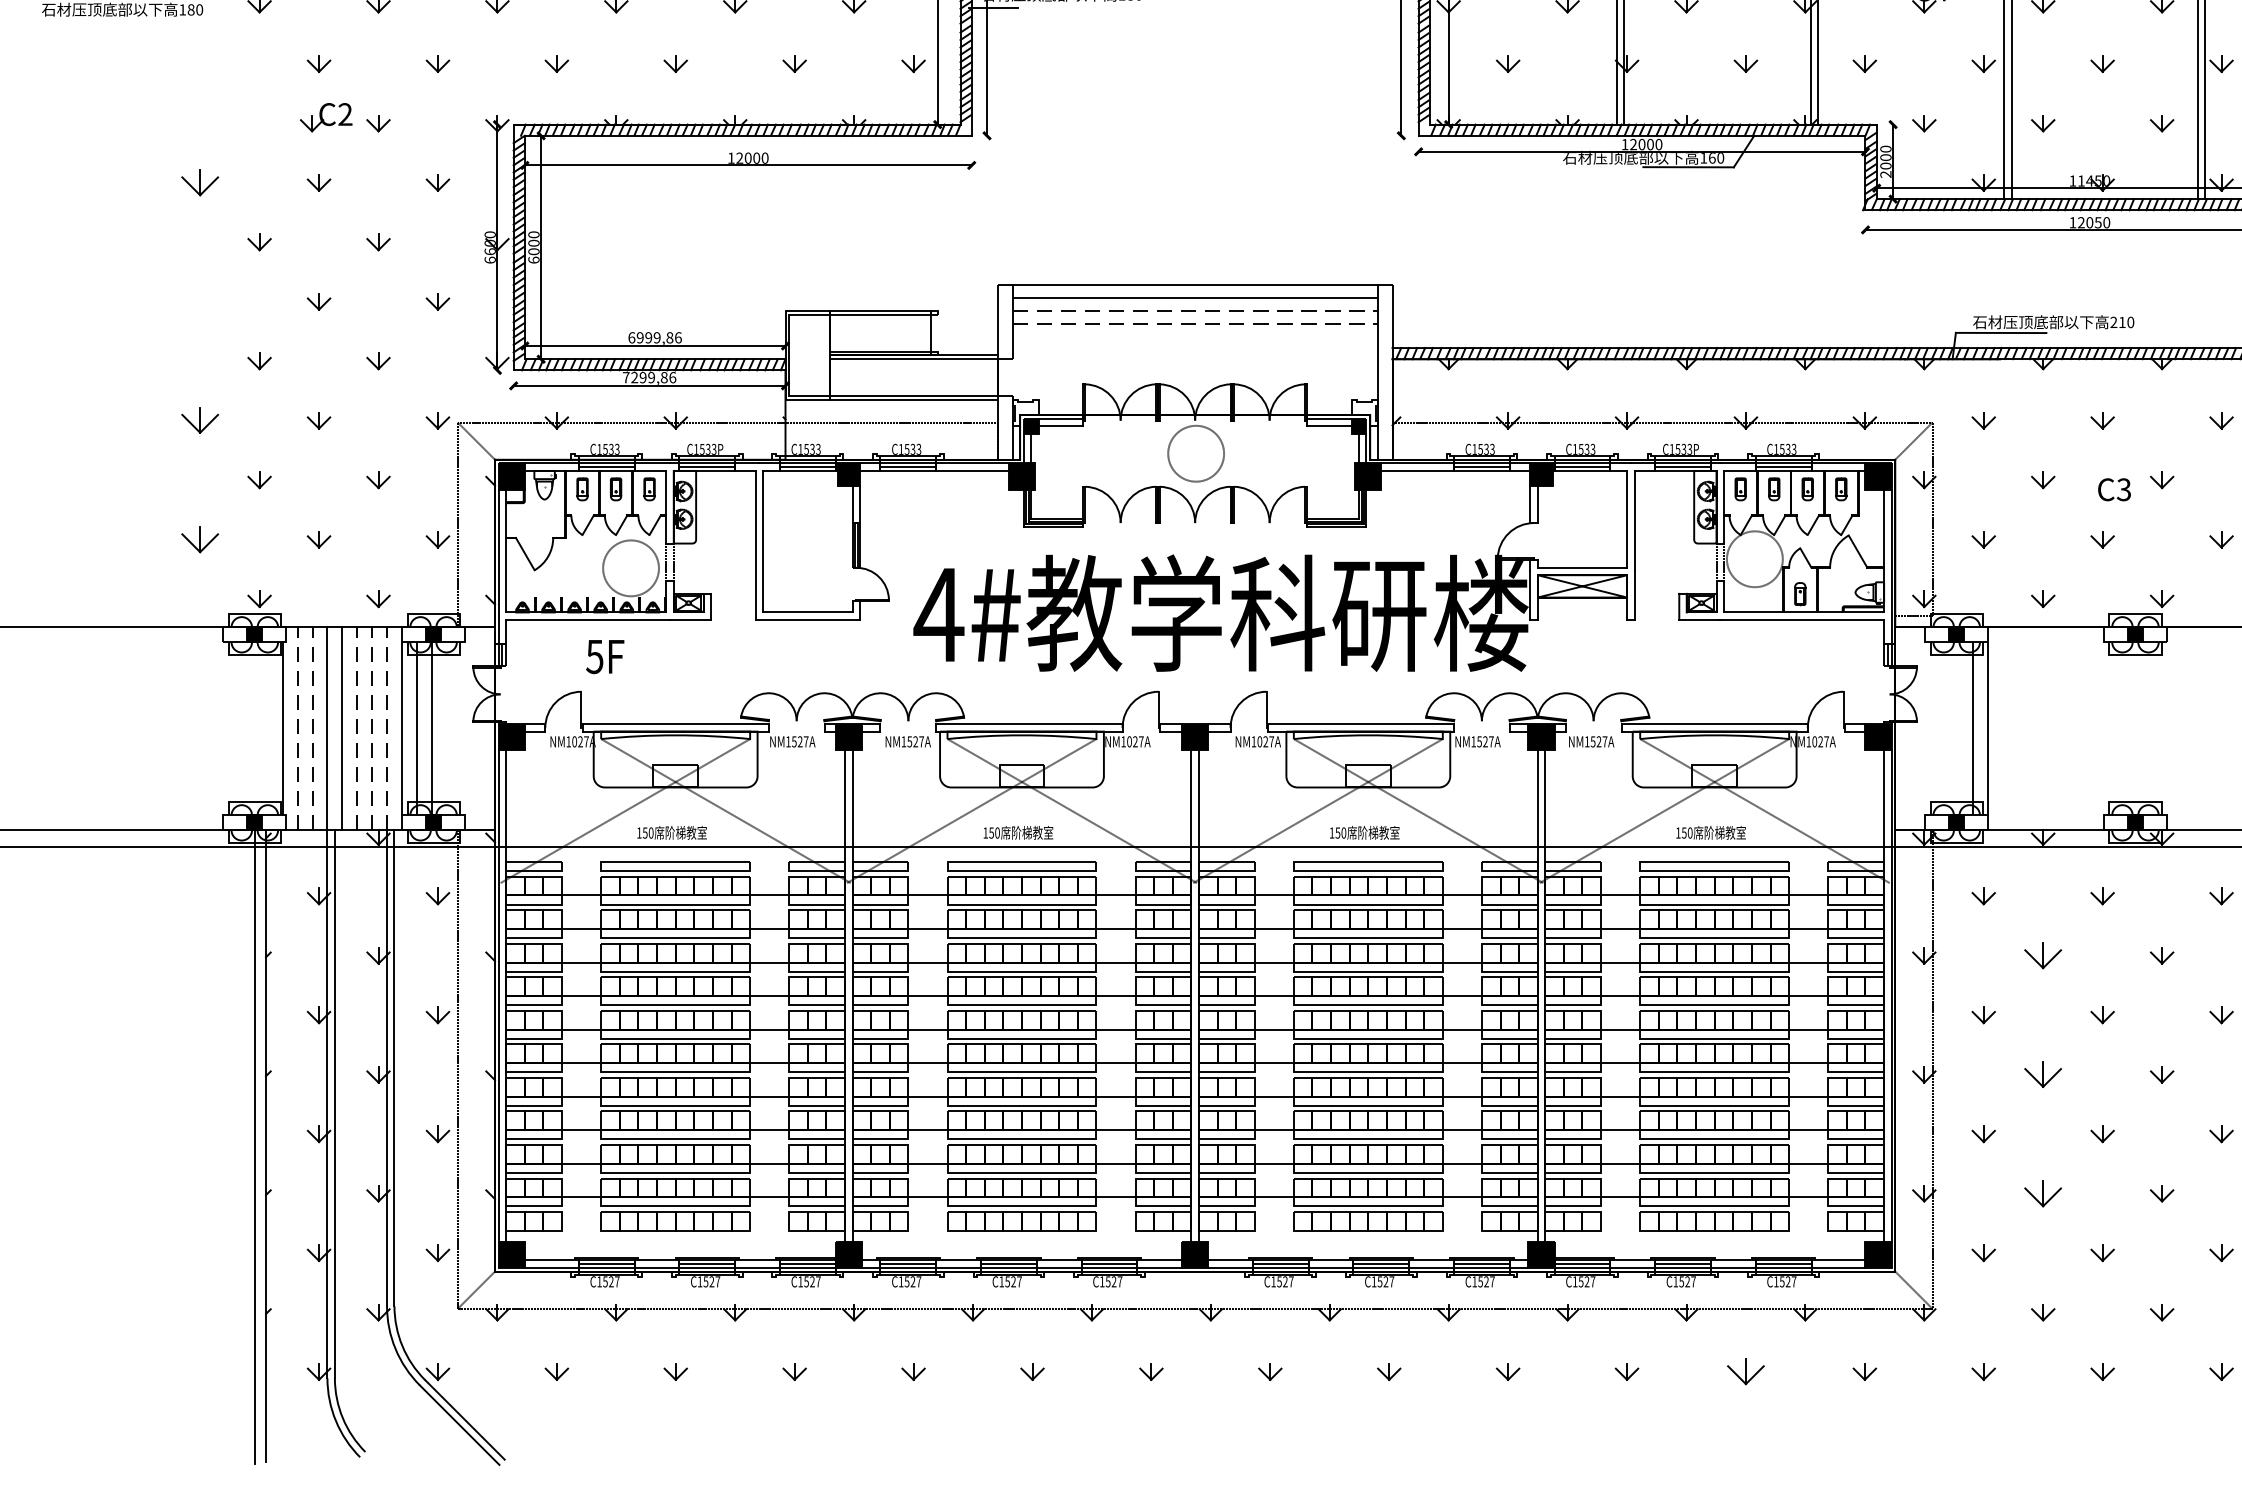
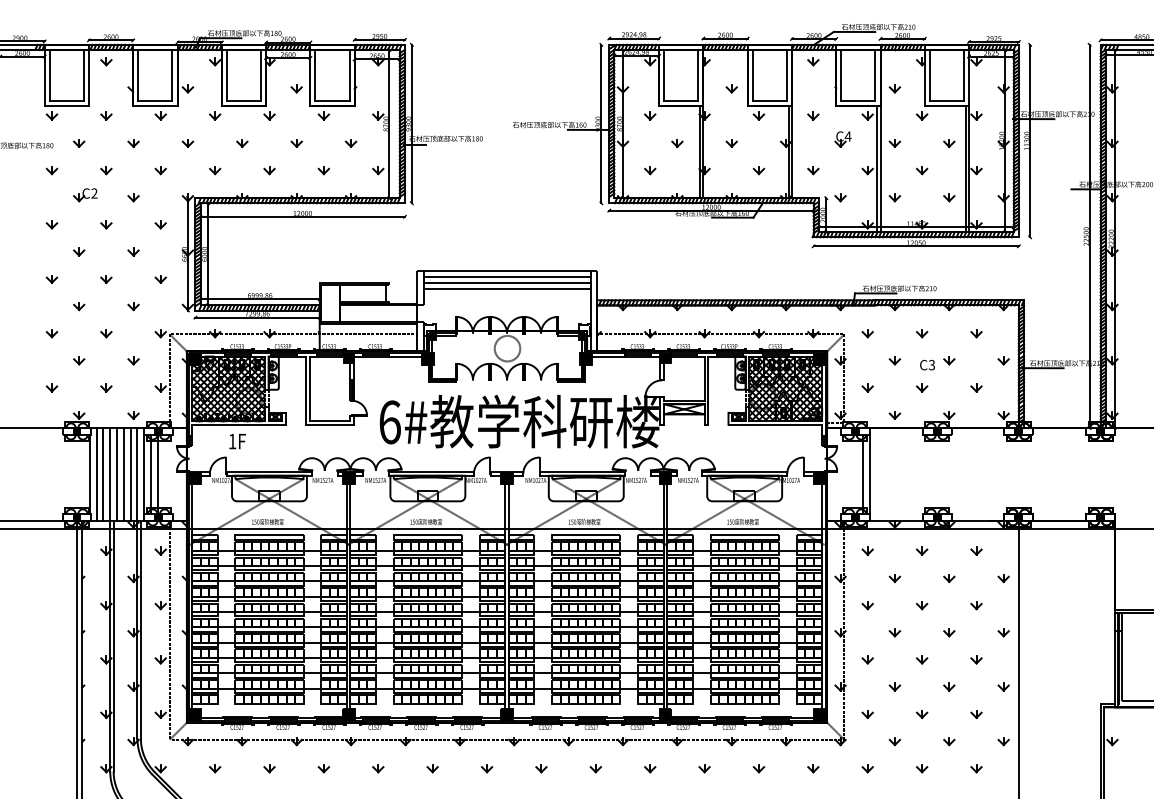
part: (199, 64) -> (51, 170), added
part: (325, 118) -> (85, 195), moved
part: (199, 182) -> (51, 224), size x0.62
part: (199, 302) -> (51, 279), added
line: (1196, 311) -> (507, 283), dashed -> solid
line: (1196, 324) -> (507, 289), dashed -> solid
part: (199, 420) -> (51, 333), size x0.62
part: (199, 538) -> (51, 387), size x0.62
hatch: (586, 540) -> (228, 388), added
hatch: (1803, 540) -> (785, 388), added
text: (938, 615) -> (389, 422), 4# -> 6#
text: (594, 656) -> (232, 441), 5F -> 1F
line: (297, 726) -> (96, 473), dashed -> solid
line: (312, 726) -> (103, 473), dashed -> solid
line: (356, 726) -> (123, 473), dashed -> solid
line: (371, 726) -> (130, 473), dashed -> solid
line: (387, 726) -> (137, 473), dashed -> solid
part: (2042, 956) -> (894, 578), size x0.62
part: (2042, 1074) -> (894, 632), size x0.62
part: (2042, 1192) -> (894, 686), size x0.62
part: (1744, 1371) -> (758, 768), size x0.62

